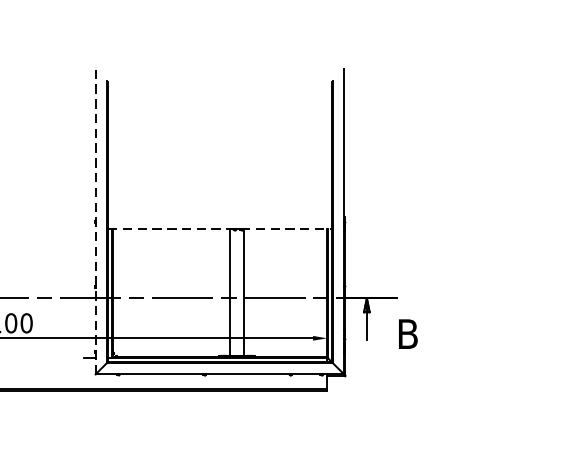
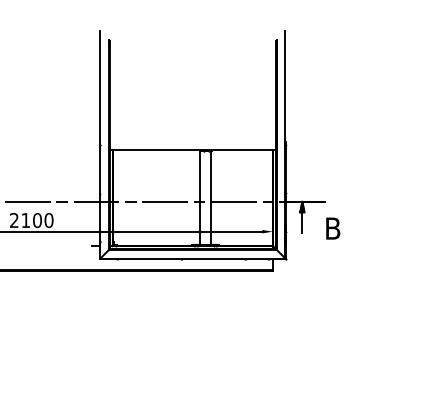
line: (95, 222) -> (100, 145), dashed -> solid
line: (220, 229) -> (193, 150), dashed -> solid

